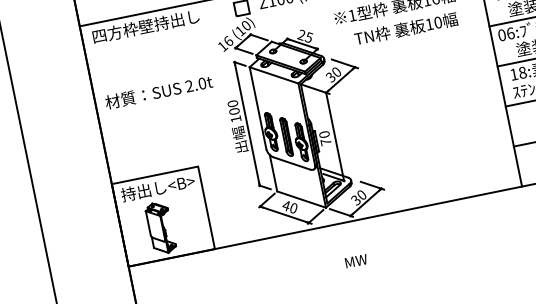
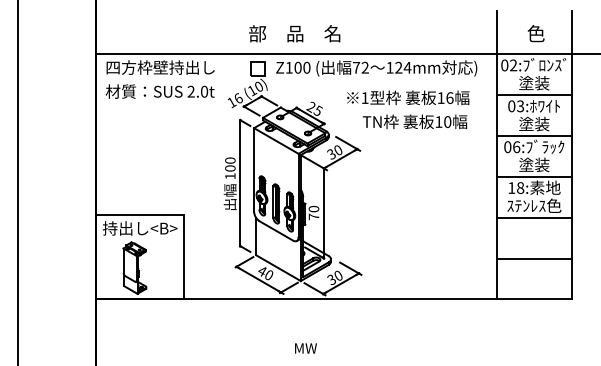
text: (158, 92) -> (159, 91), moved
text: (355, 261) -> (305, 348), moved

